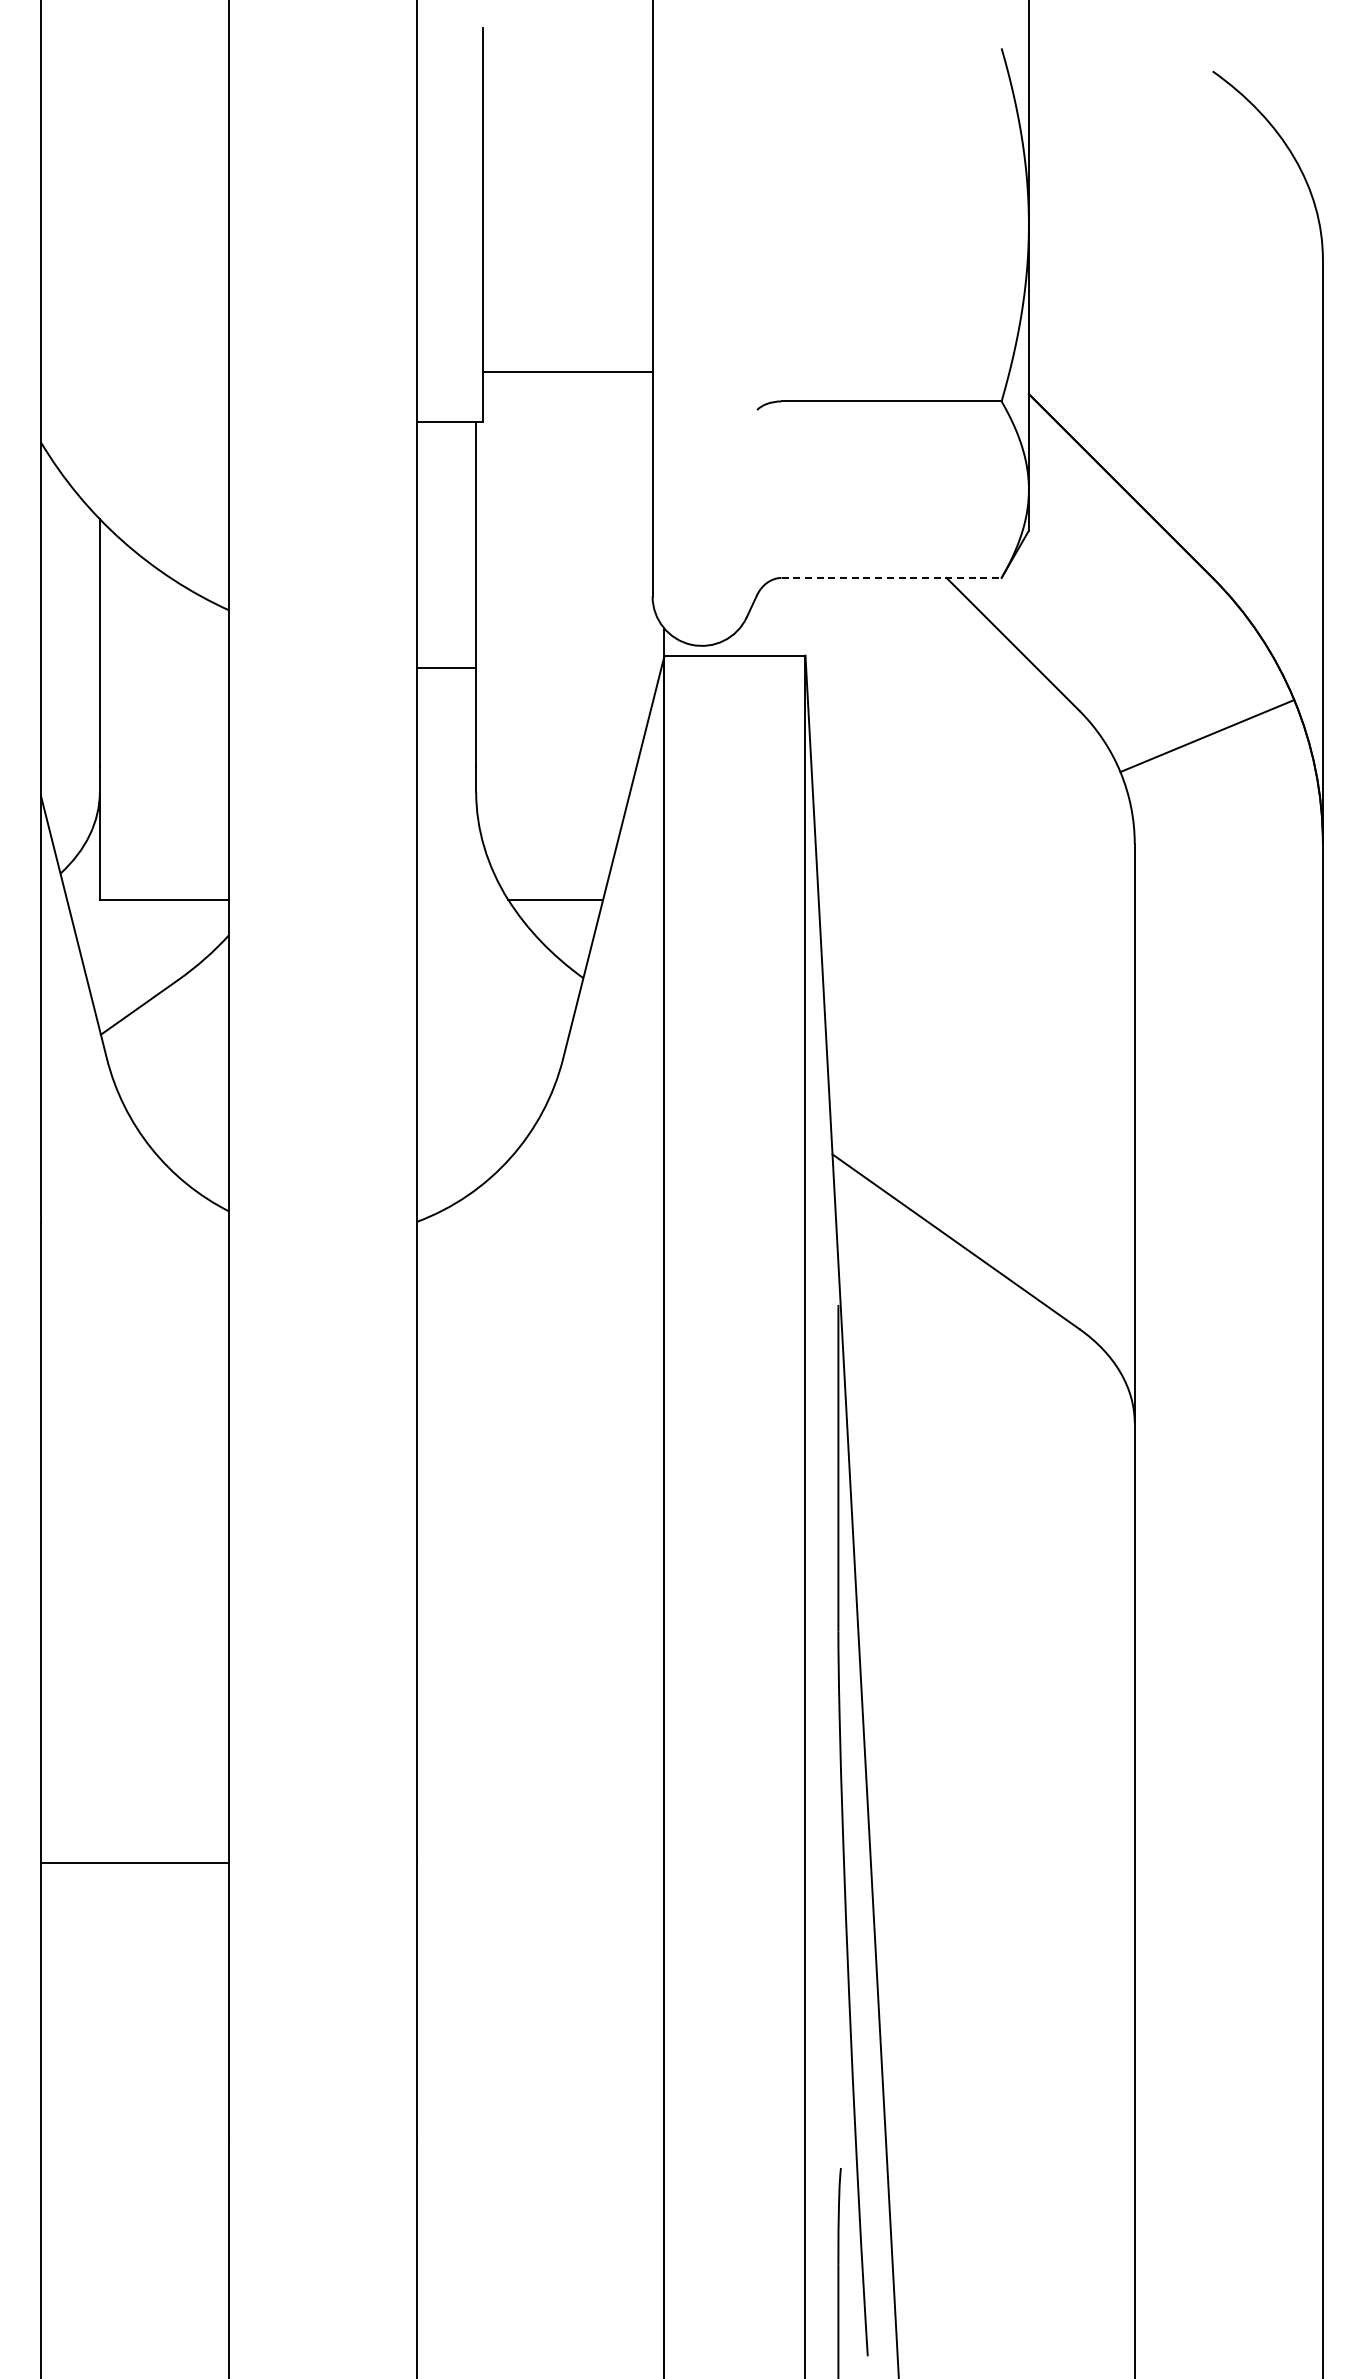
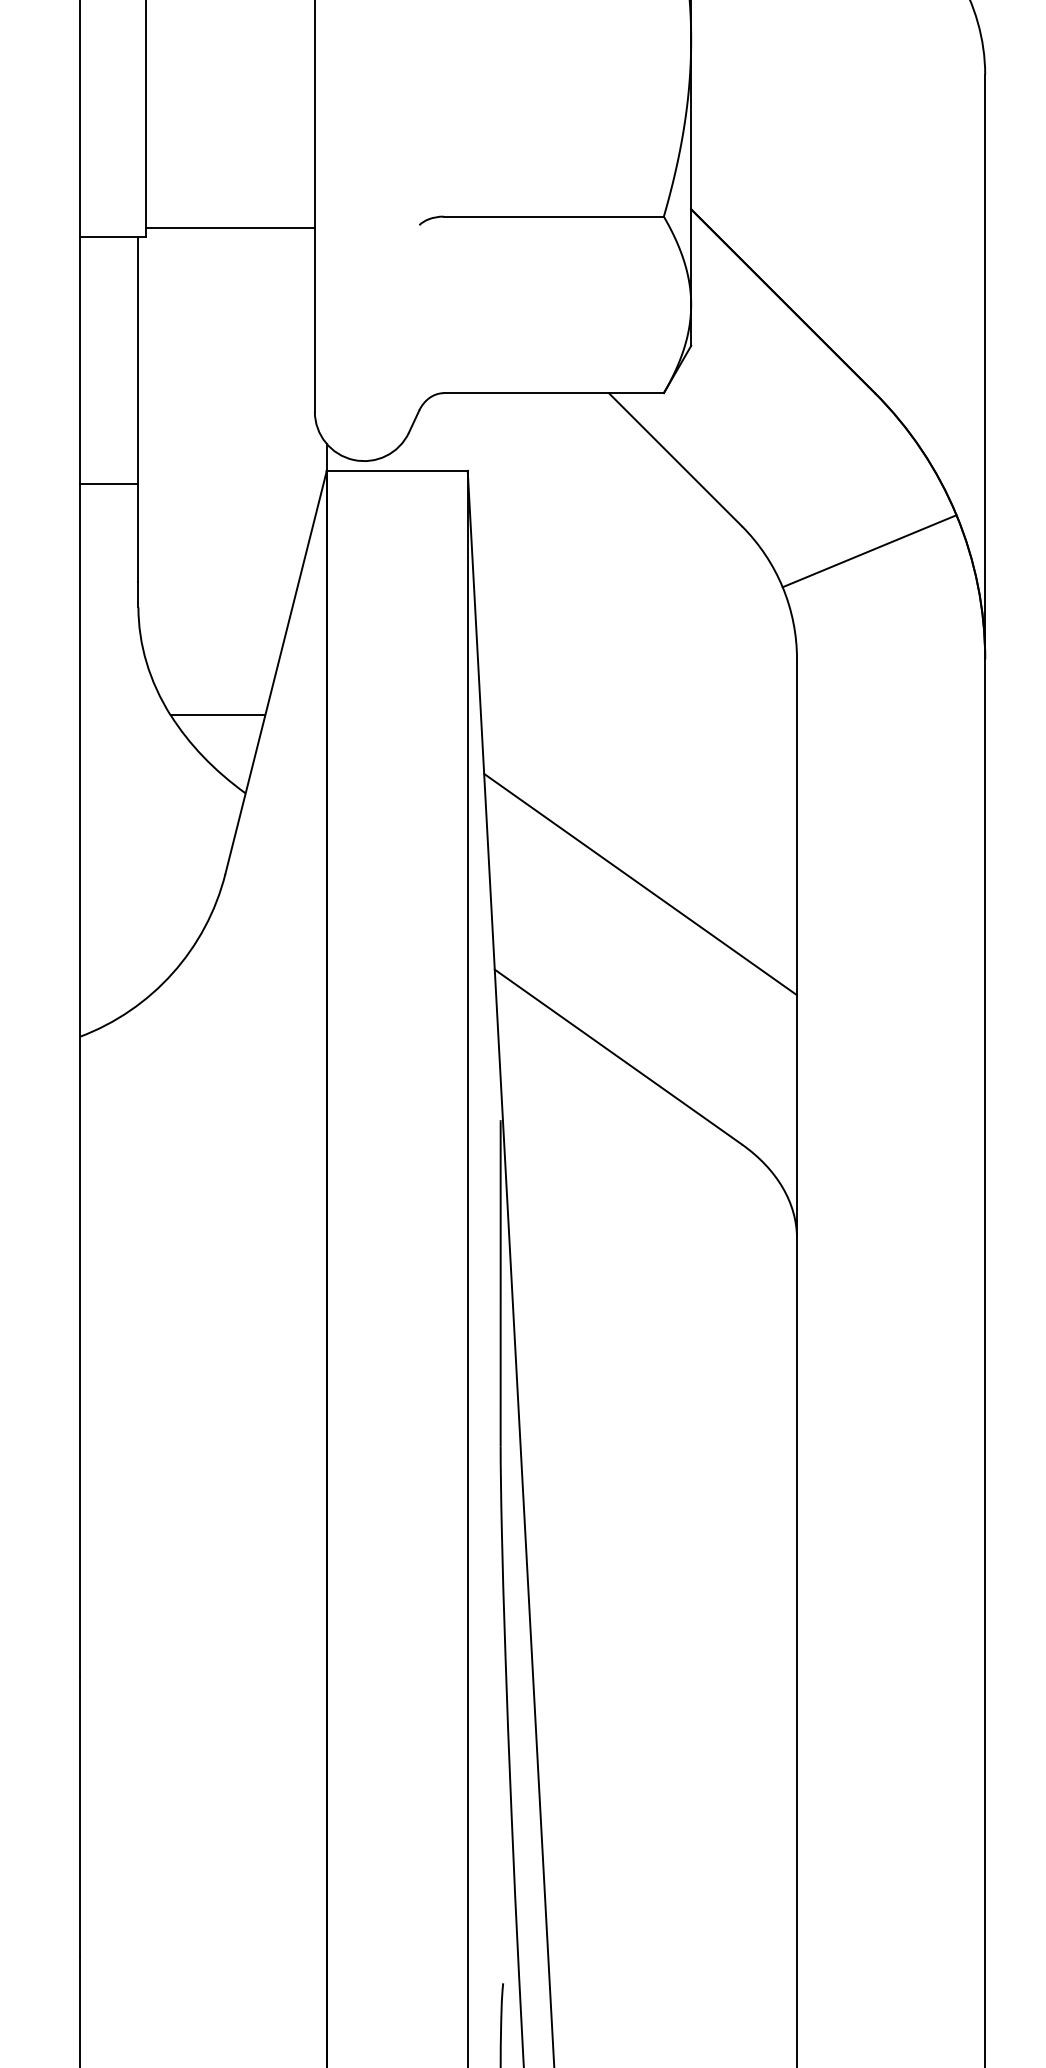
line: (567, 372) -> (229, 228), moved
line: (892, 577) -> (554, 392), dashed -> solid
line: (977, 1069) -> (639, 884), added

